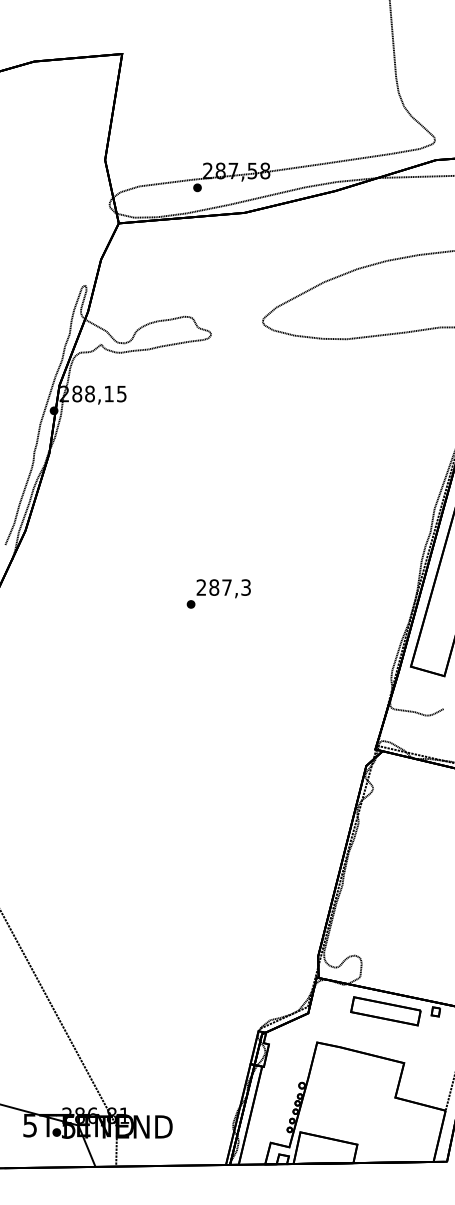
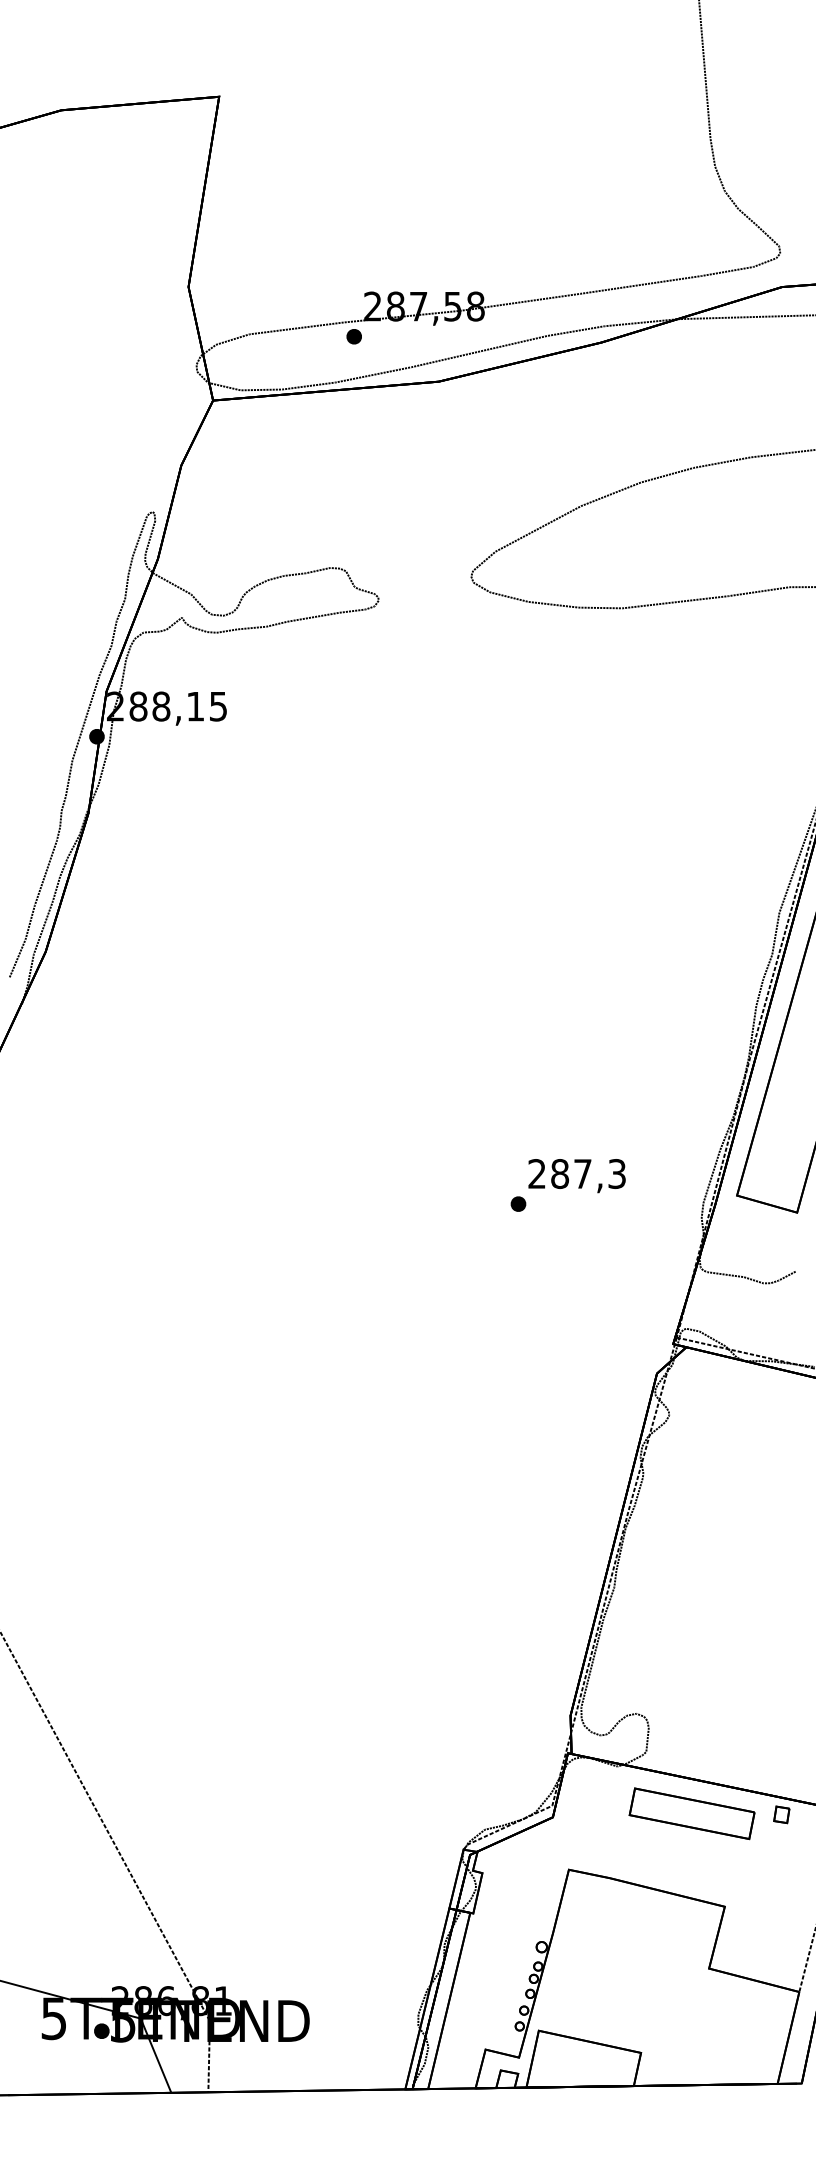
text: (218, 593) -> (567, 1184), moved

